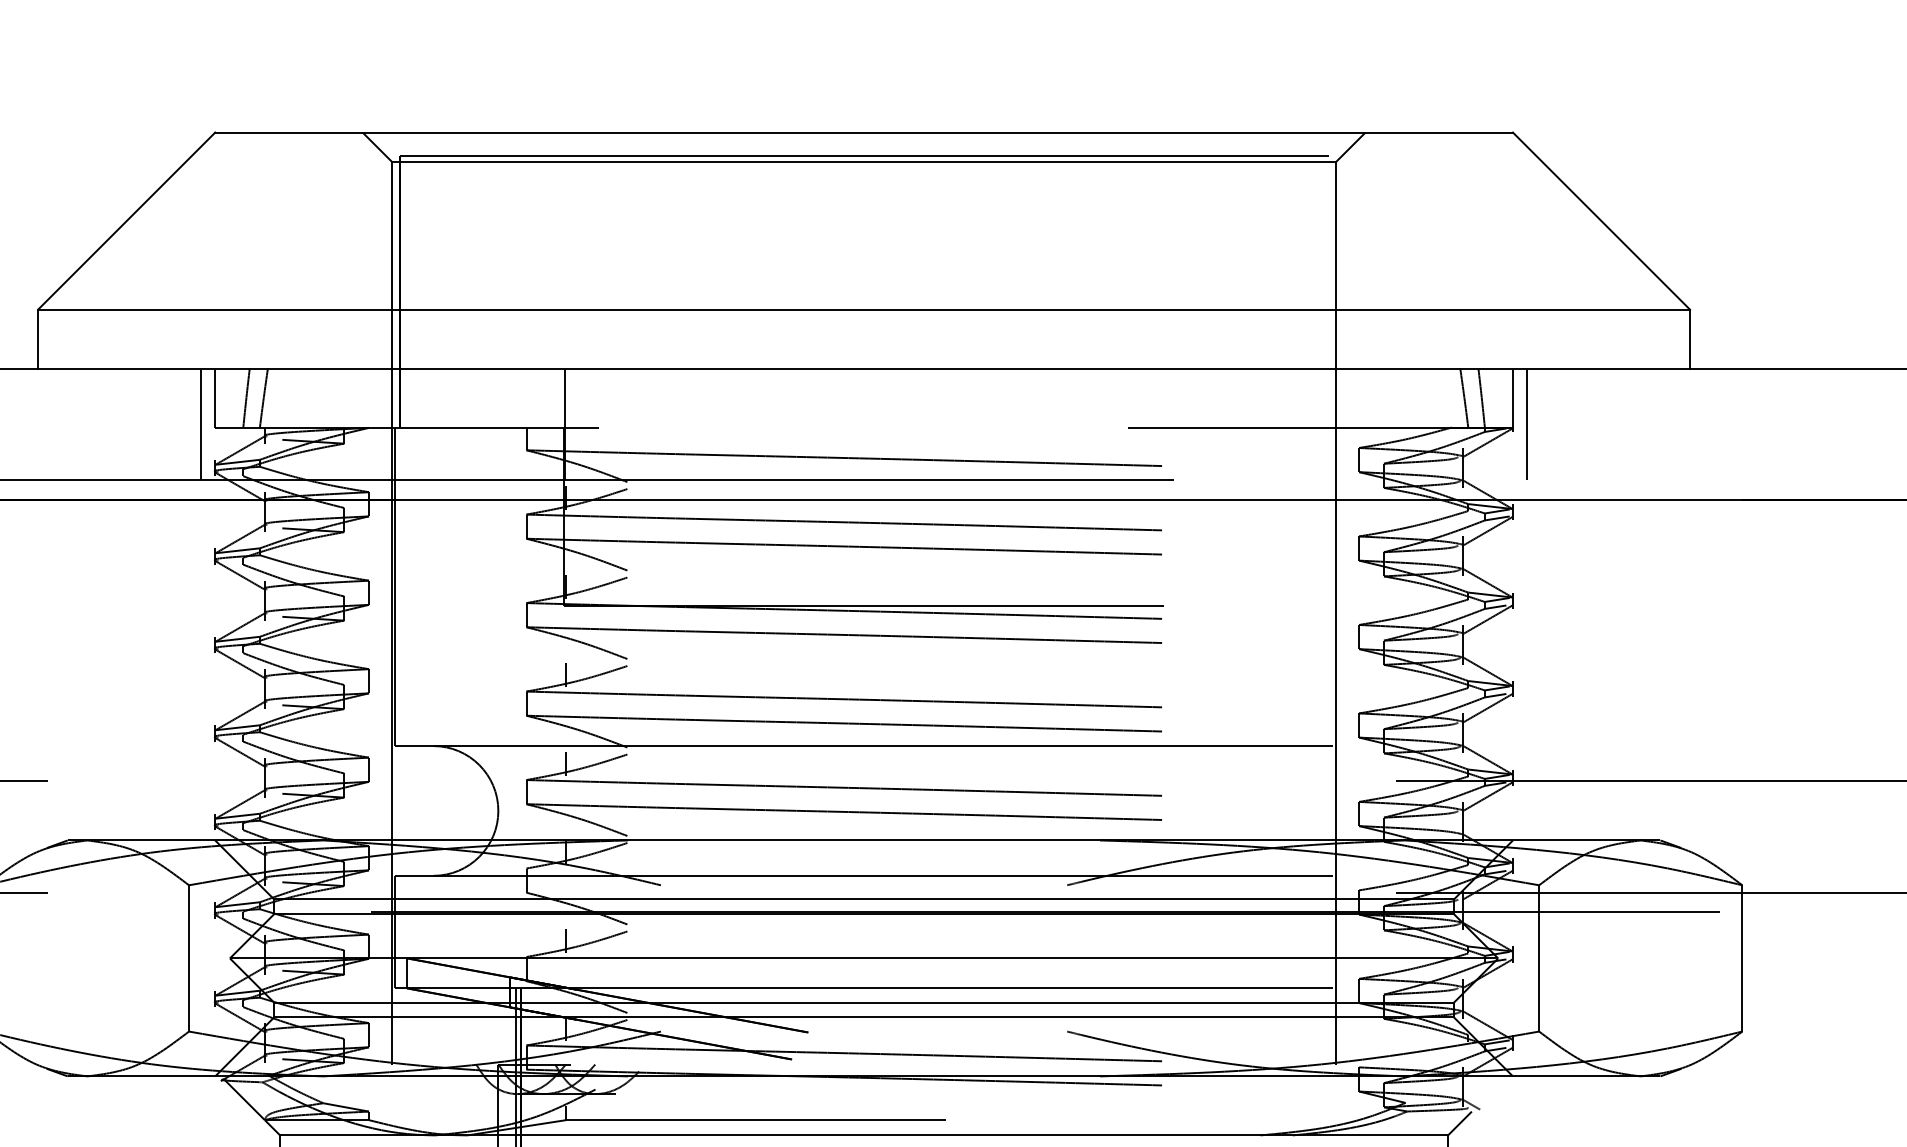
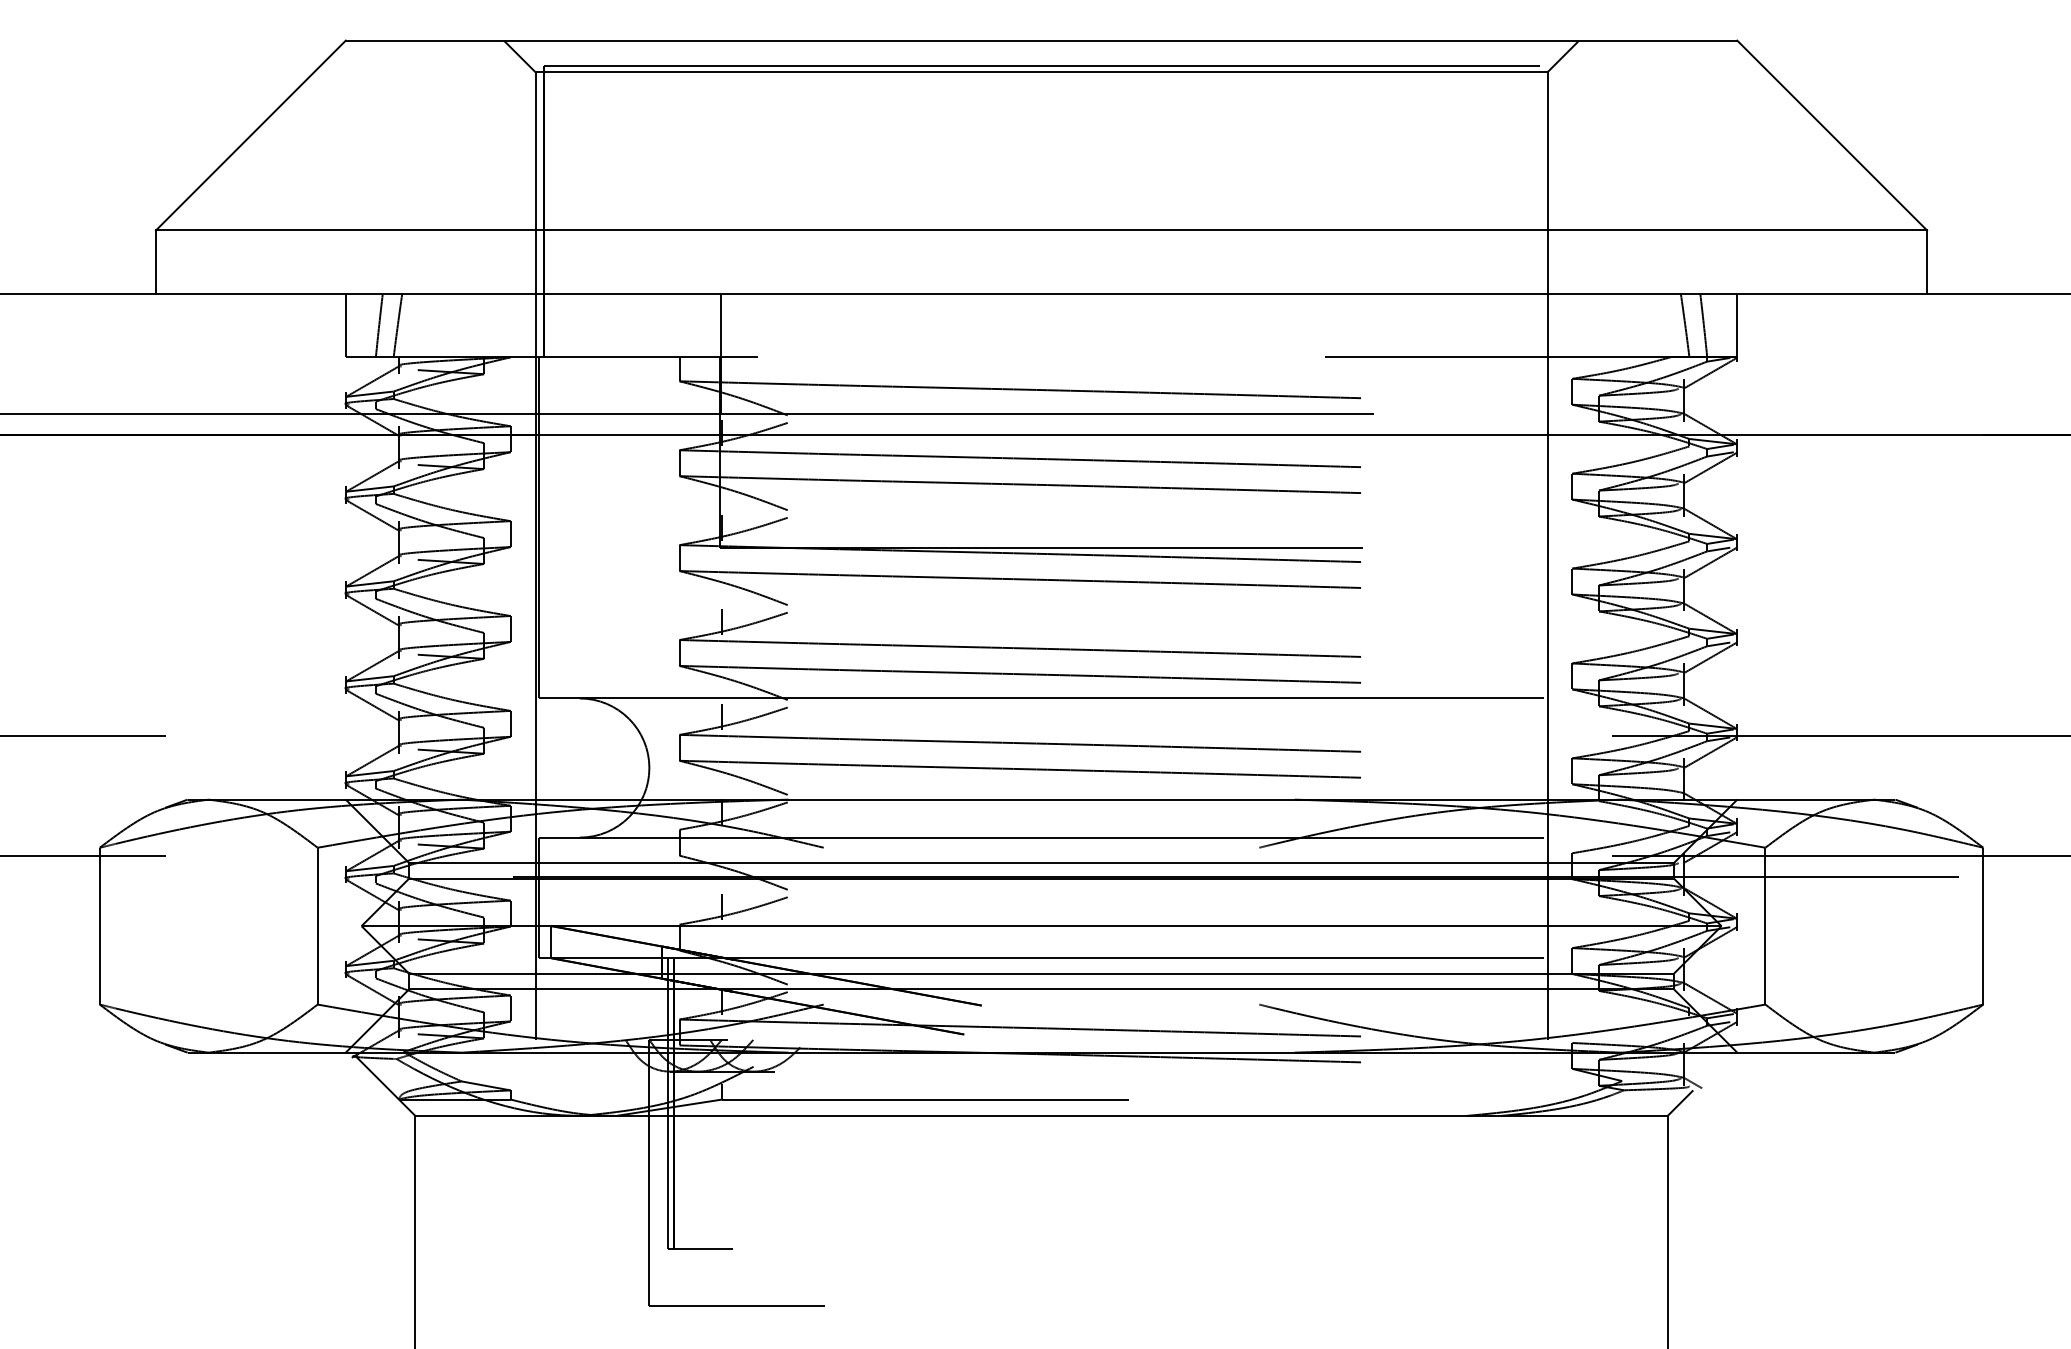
line: (200, 424) -> (330, 353), removed
line: (1527, 424) -> (1752, 353), removed

